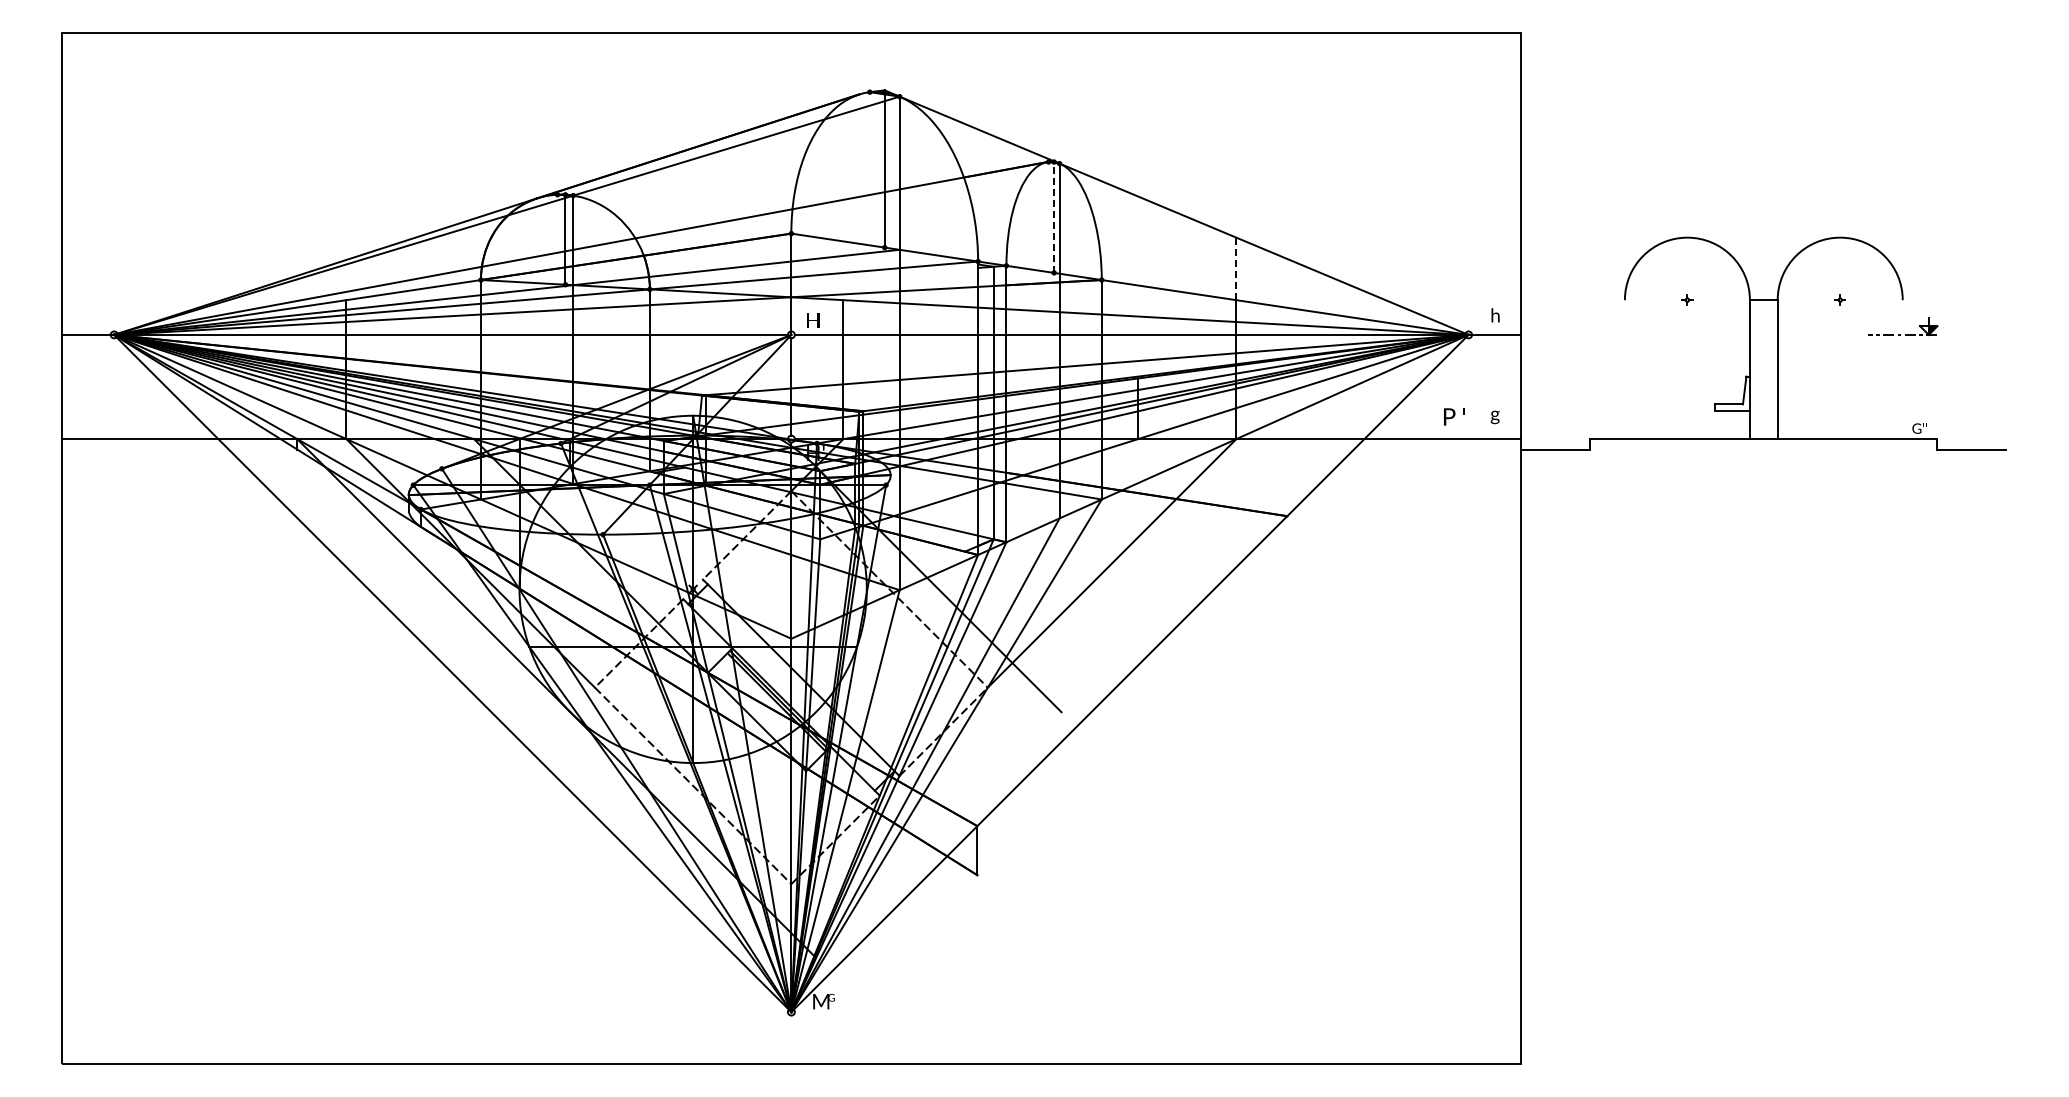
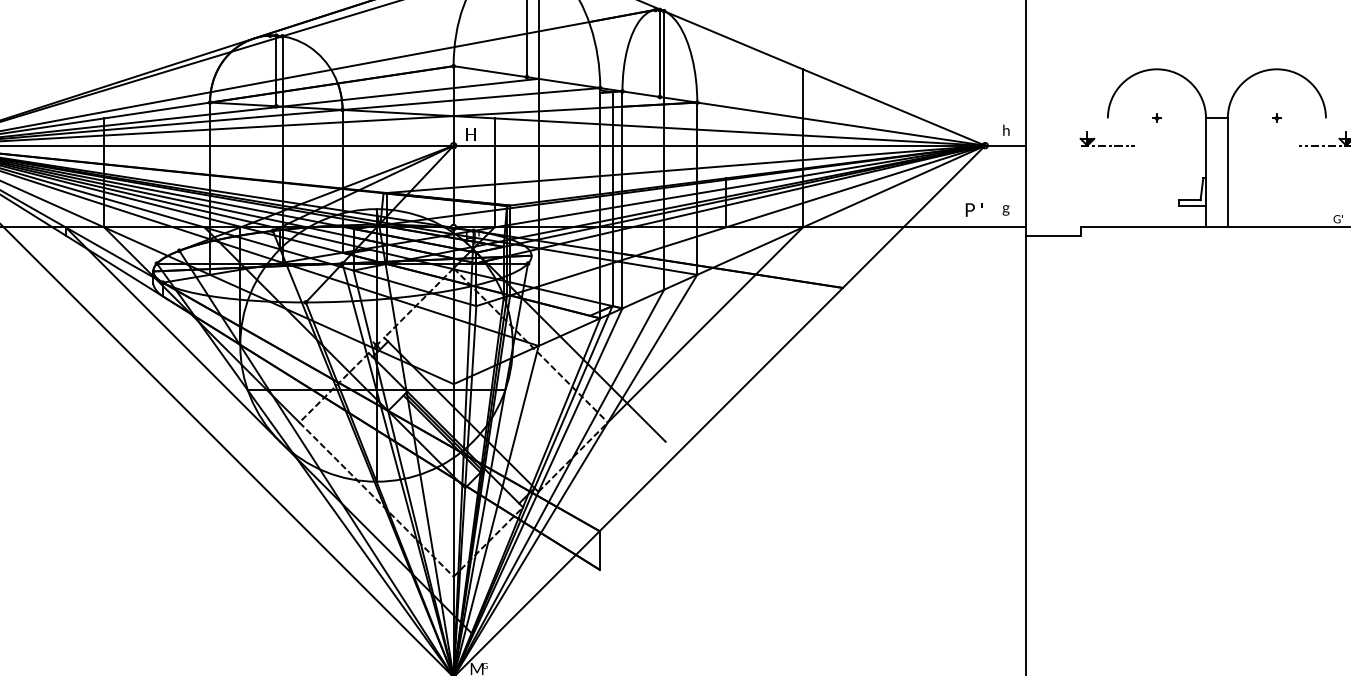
line: (1054, 217) -> (660, 53), dashed -> solid
line: (1236, 268) -> (803, 93), dashed -> solid
part: (1622, 334) -> (1106, 145), added

